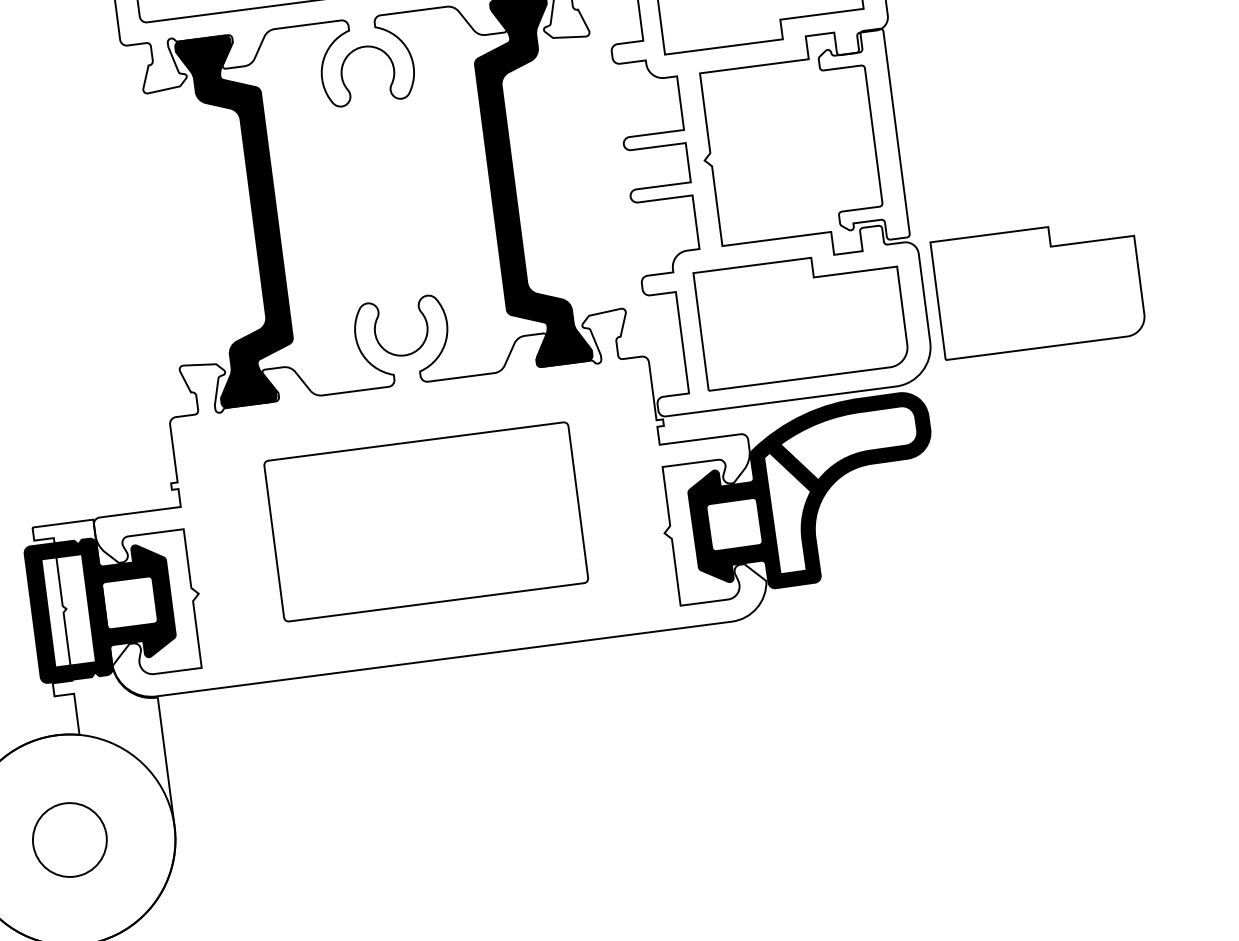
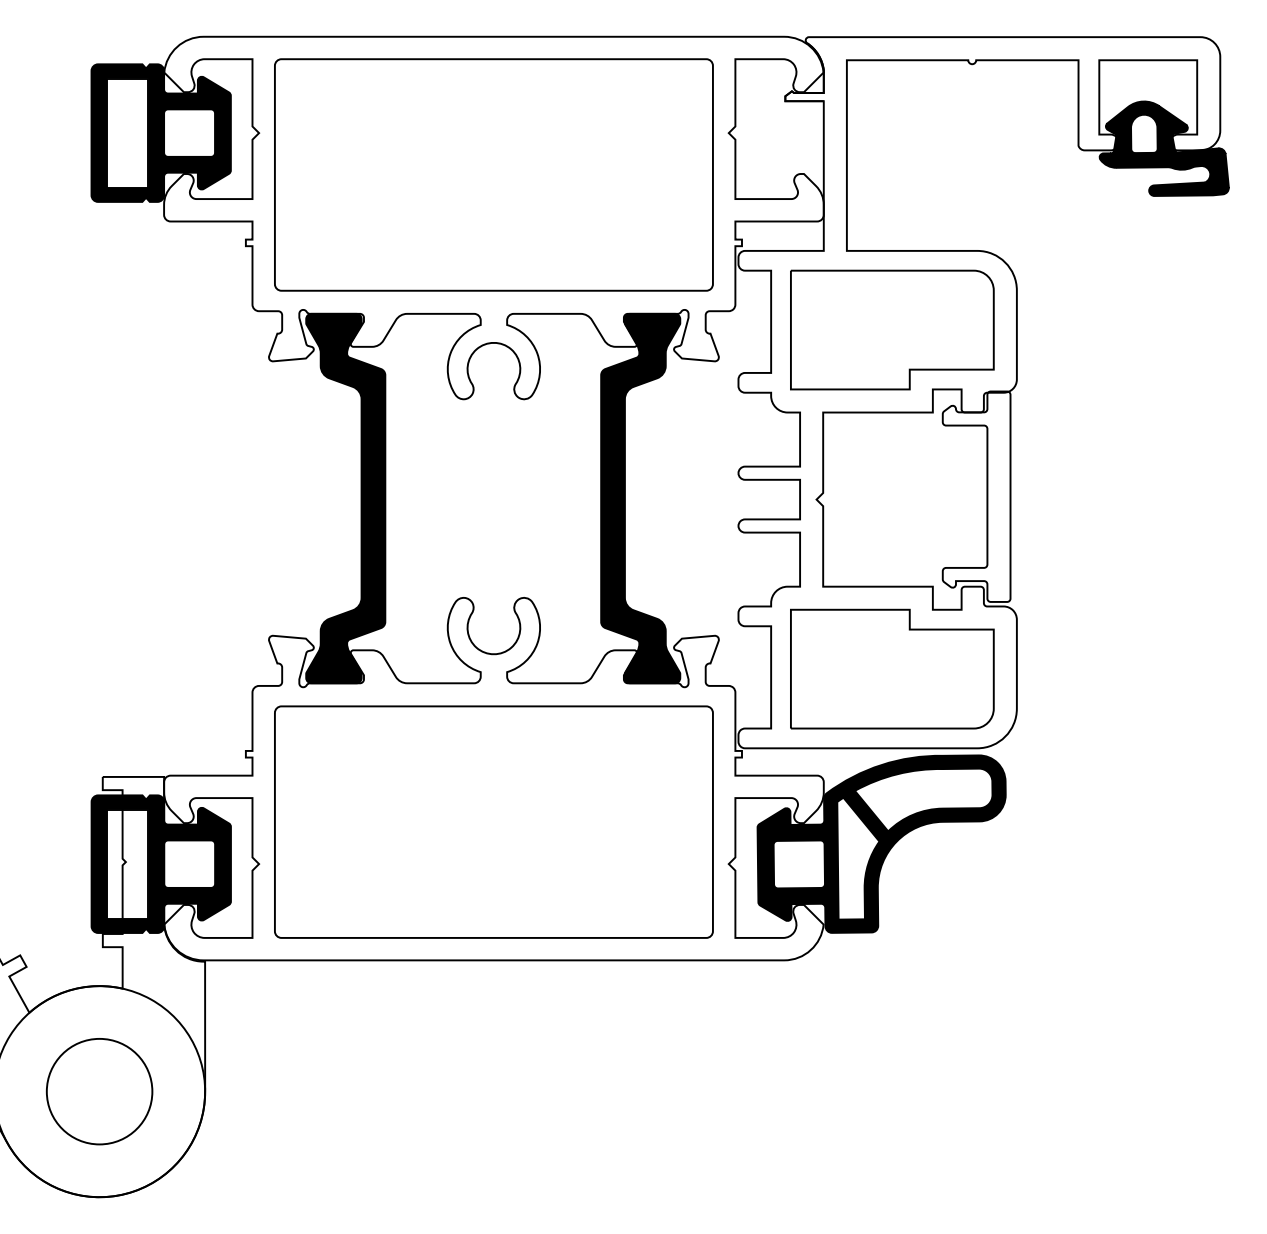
part: (1038, 287) -> (1131, 668), removed
part: (425, 521) -> (493, 821), size x1.43
circle: (69, 839) -> (99, 1091), size x1.43

